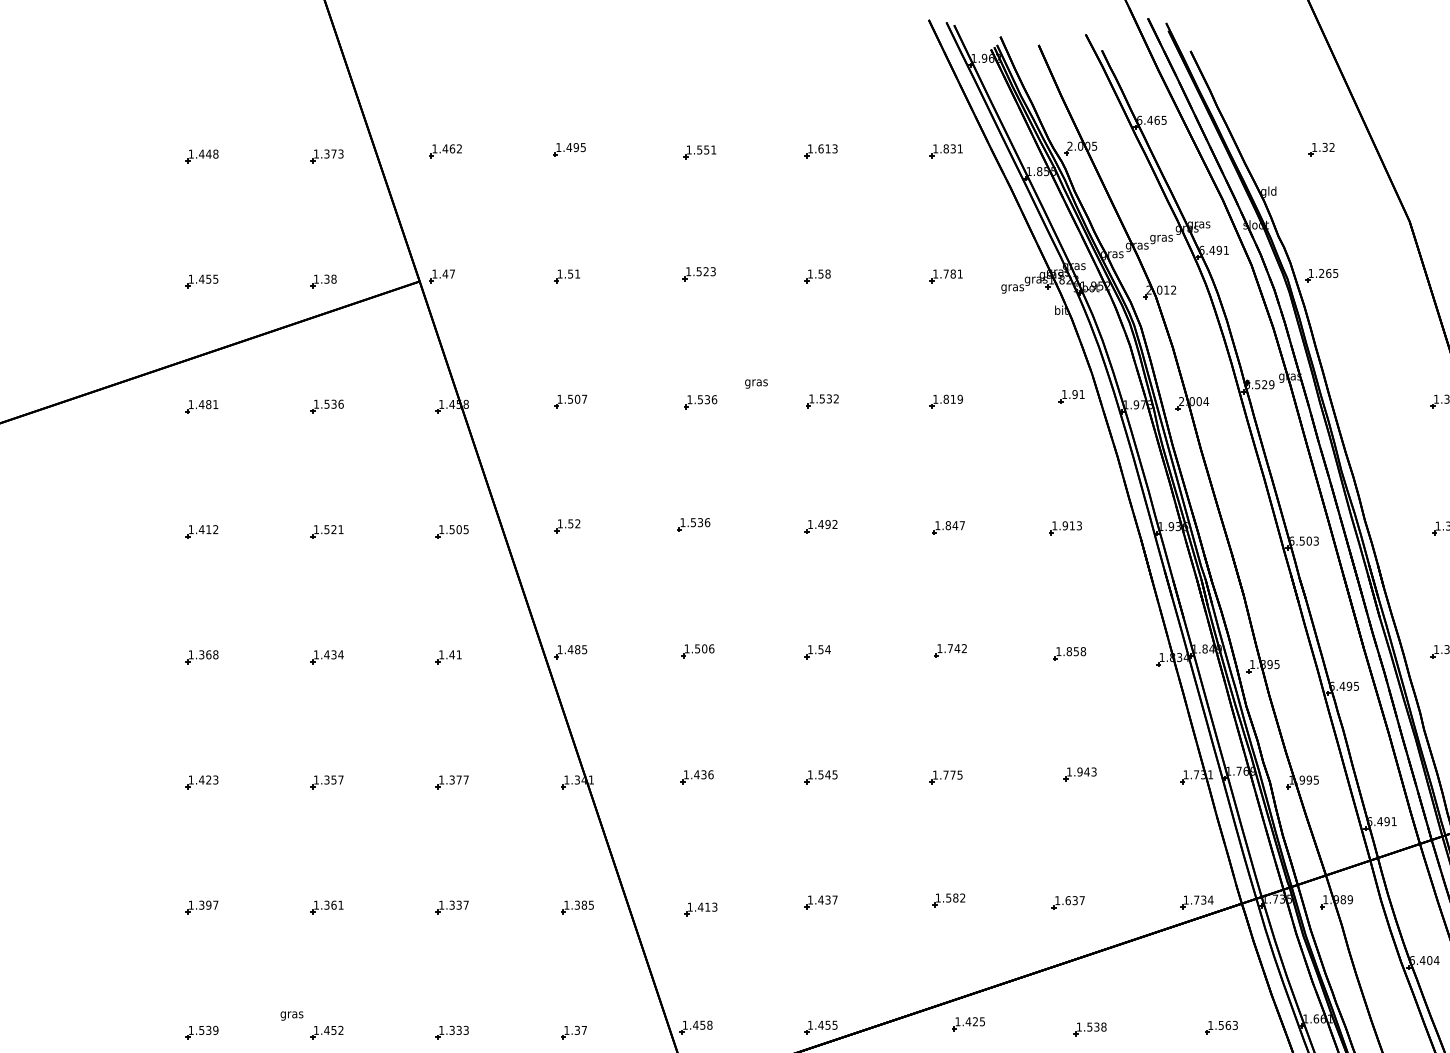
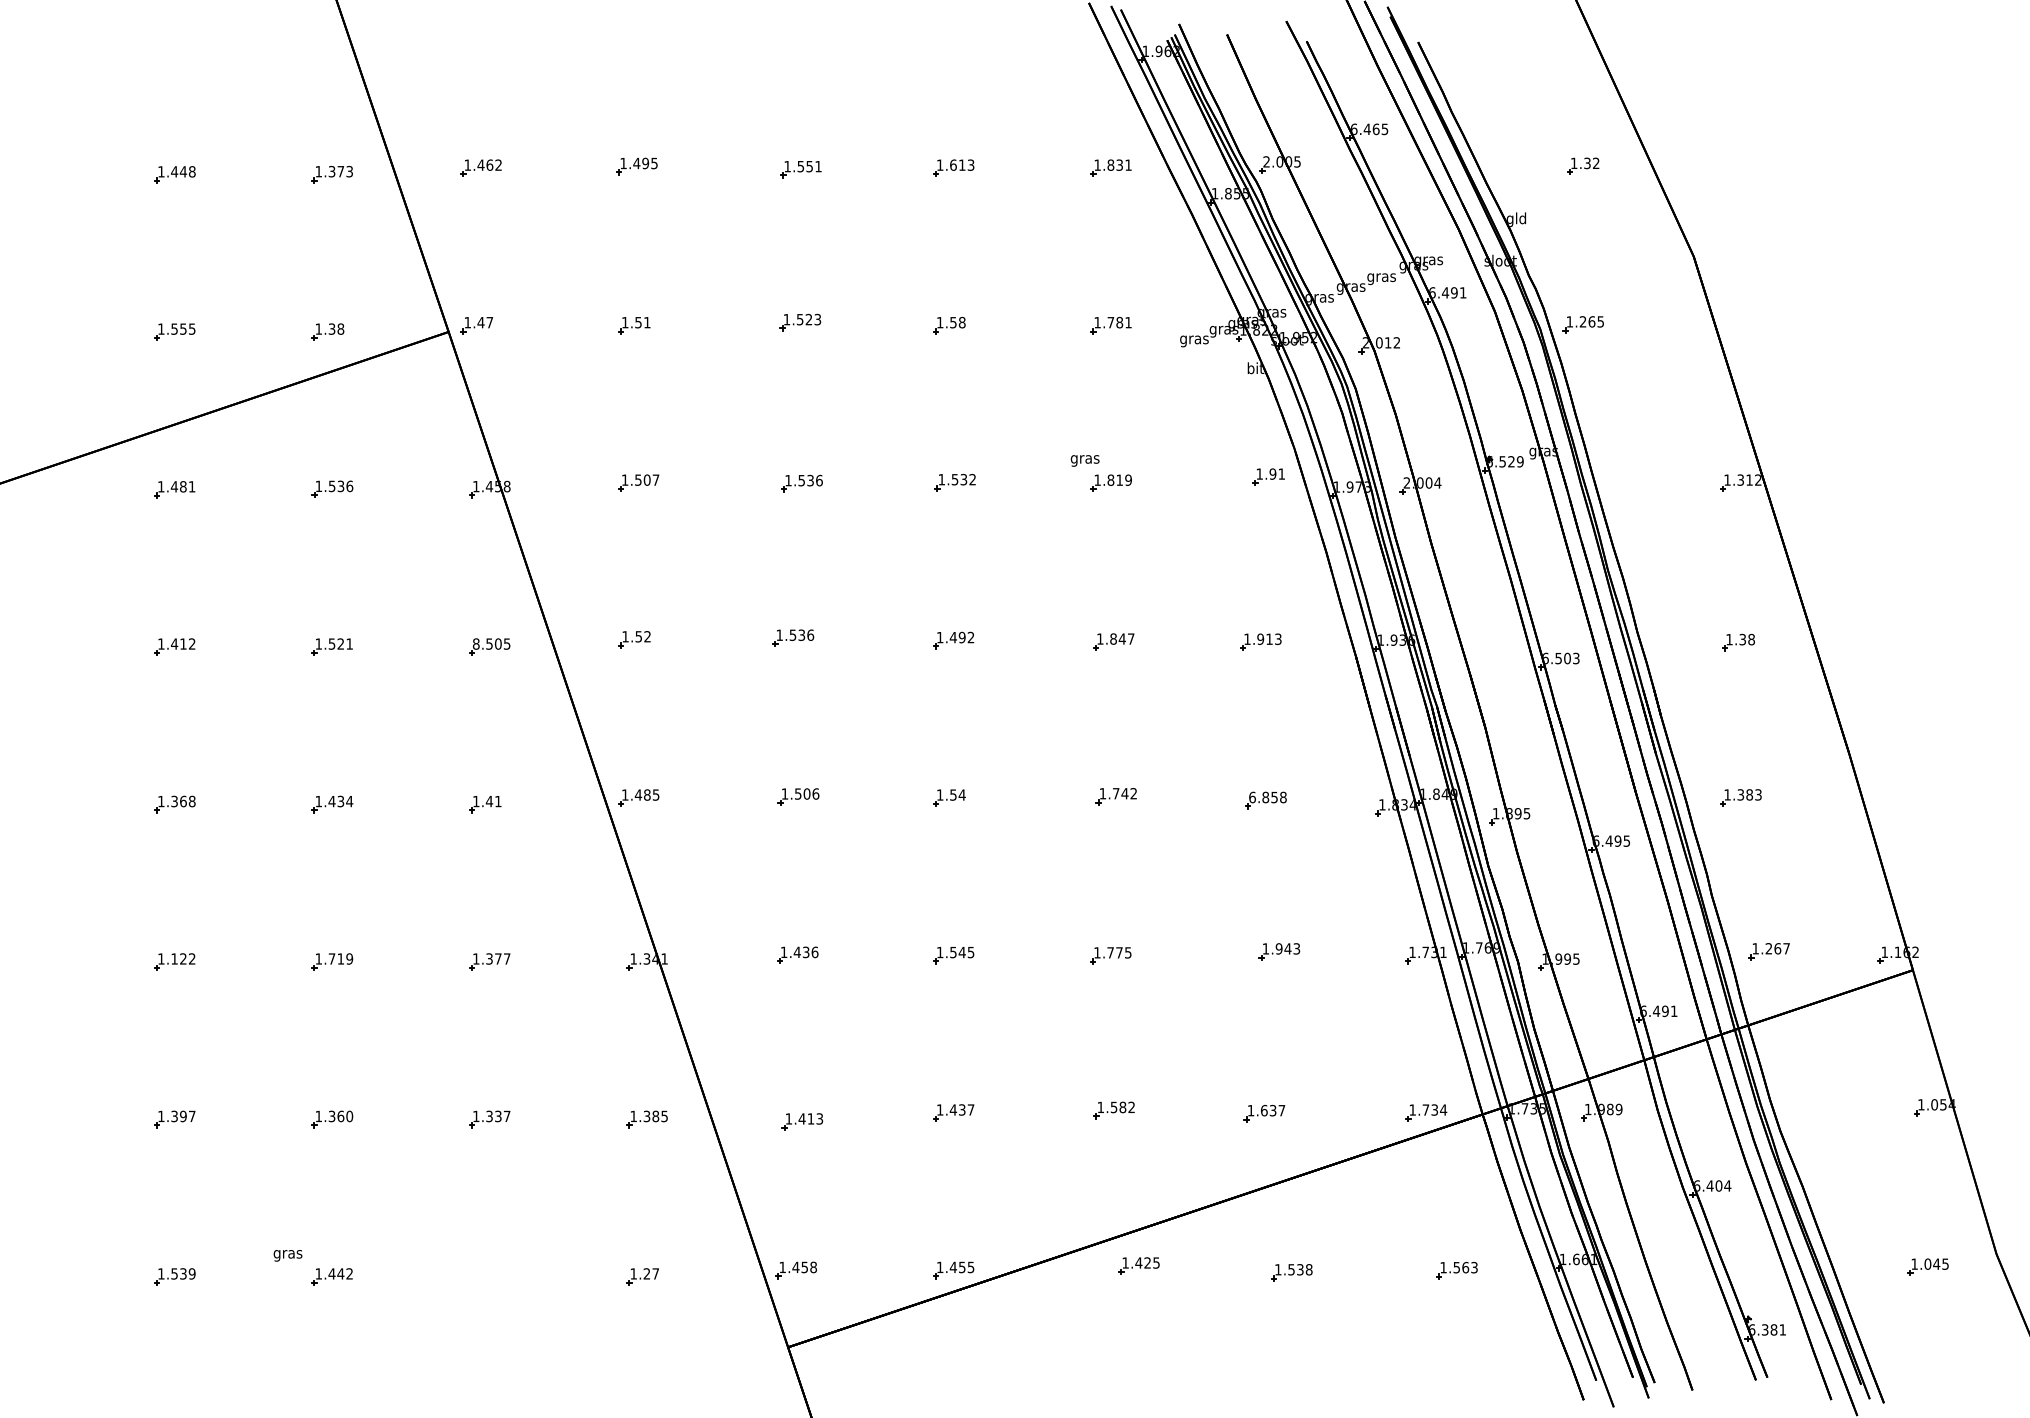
text: (201, 278) -> (174, 328), 1.455 -> 1.555
text: (755, 383) -> (1084, 460), moved
text: (441, 529) -> (475, 643), 1.505 -> 8.505
text: (1058, 651) -> (1252, 797), 1.858 -> 6.858
text: (208, 779) -> (182, 958), 1.423 -> 1.122
text: (333, 779) -> (340, 958), 1.357 -> 1.719
text: (340, 905) -> (349, 1116), 1.361 -> 1.360
text: (333, 1030) -> (340, 1273), 1.452 -> 1.442
text: (577, 1030) -> (646, 1273), 1.37 -> 1.27
part: (452, 1032) -> (489, 1276), removed

